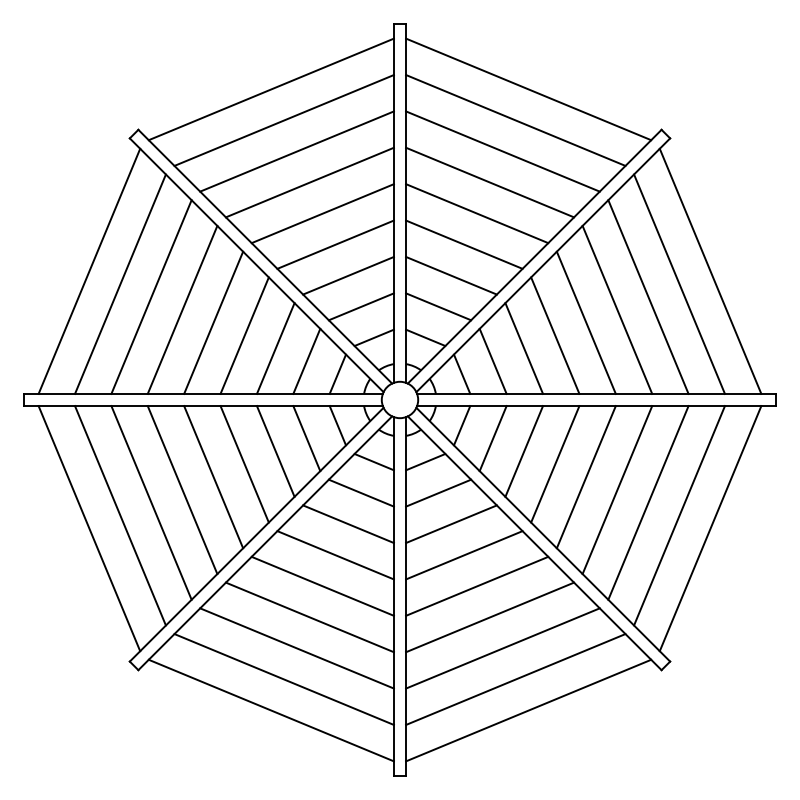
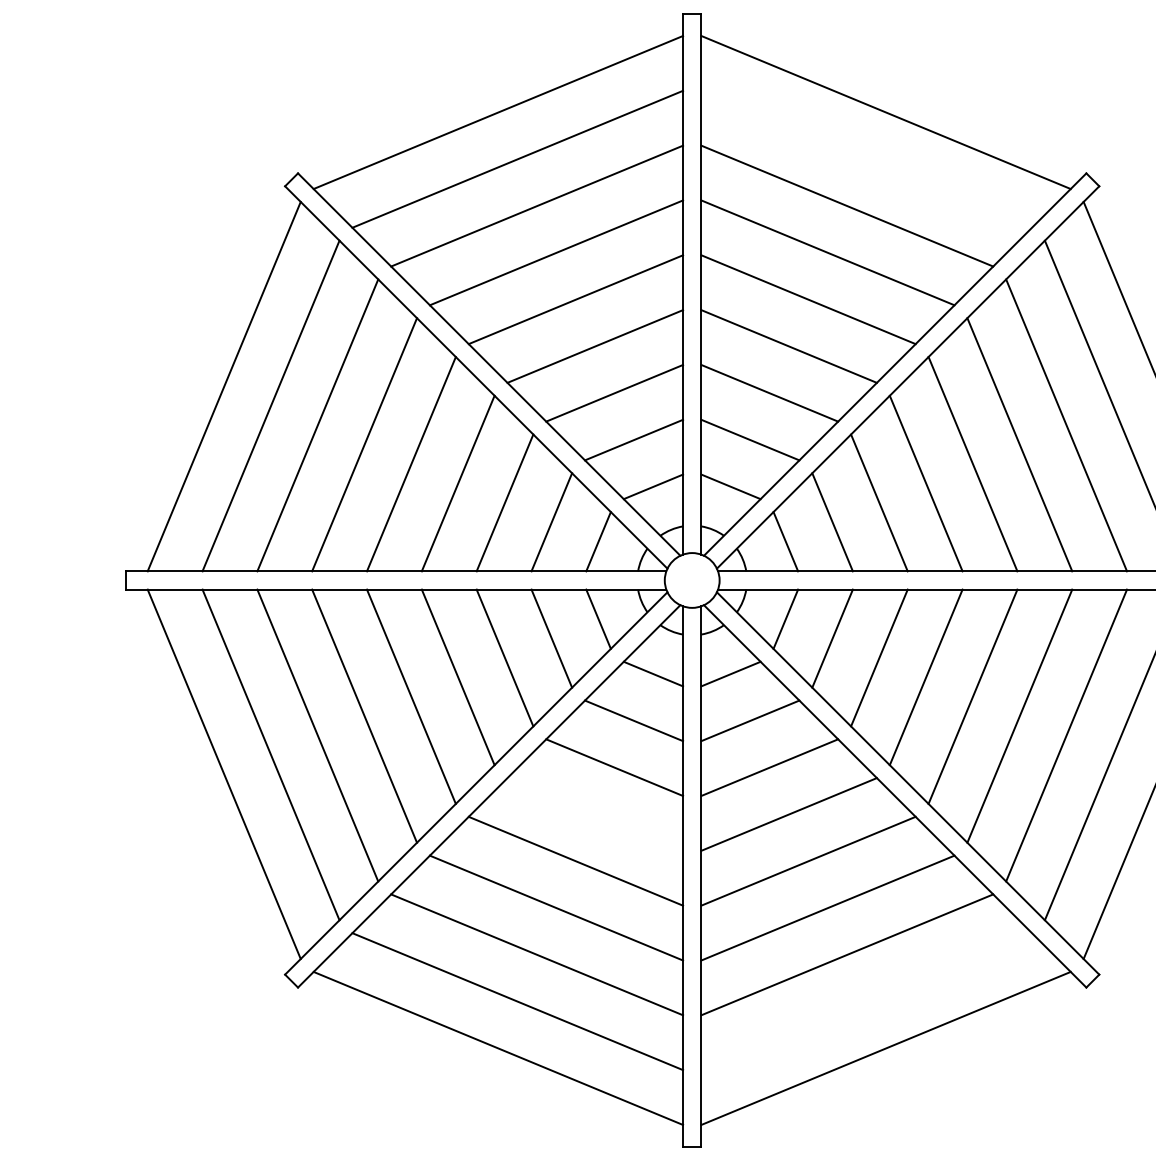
line: (515, 120) -> (866, 159), removed
line: (335, 555) -> (595, 814), removed
line: (515, 679) -> (866, 1001), removed

